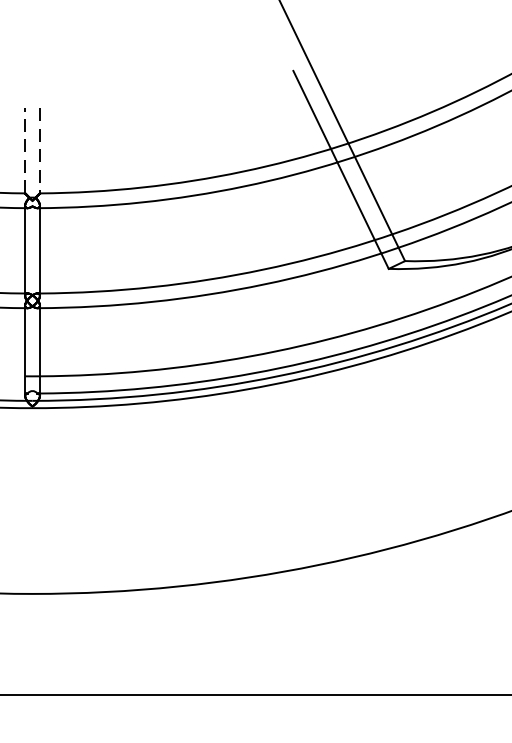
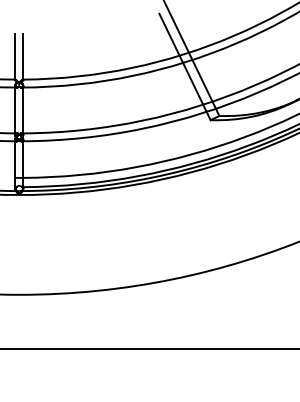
line: (25, 150) -> (15, 56), dashed -> solid
line: (40, 150) -> (23, 56), dashed -> solid

